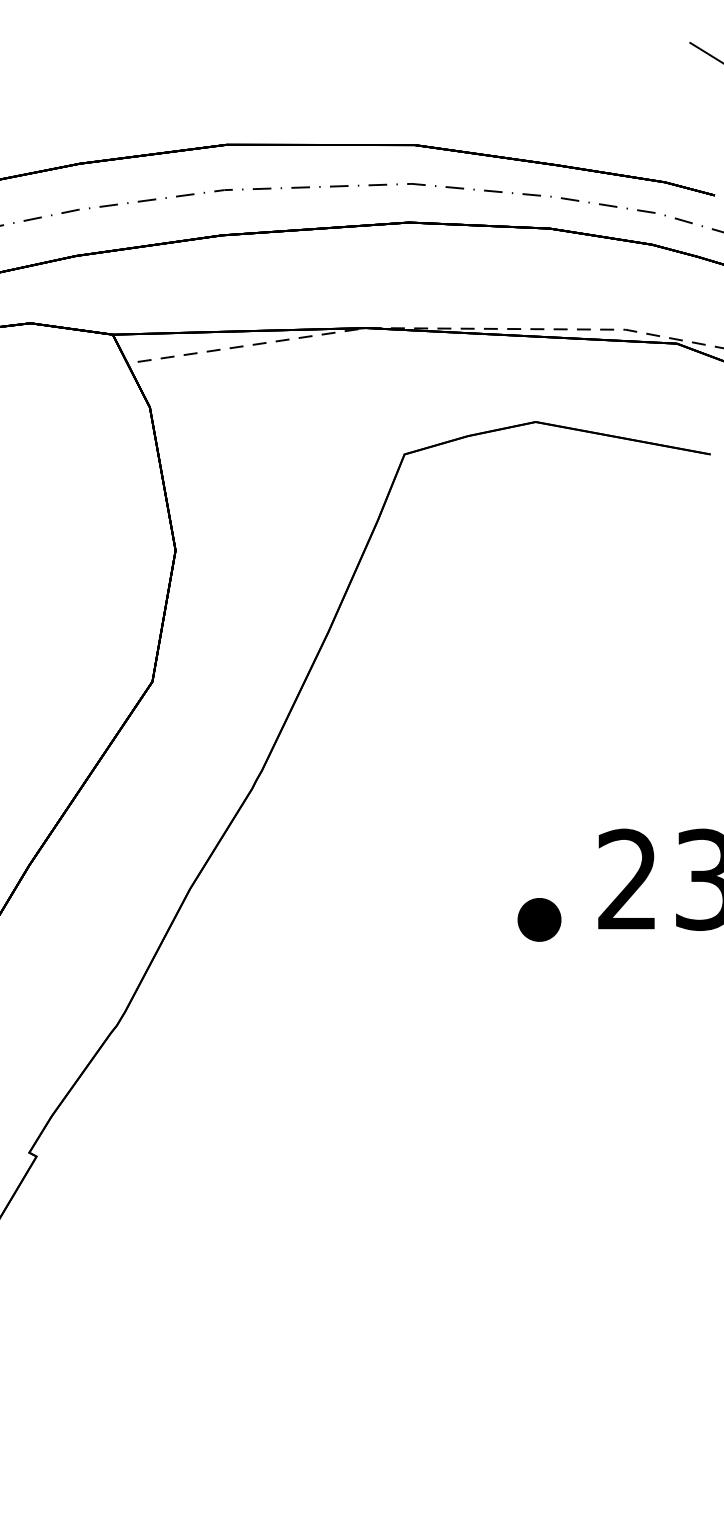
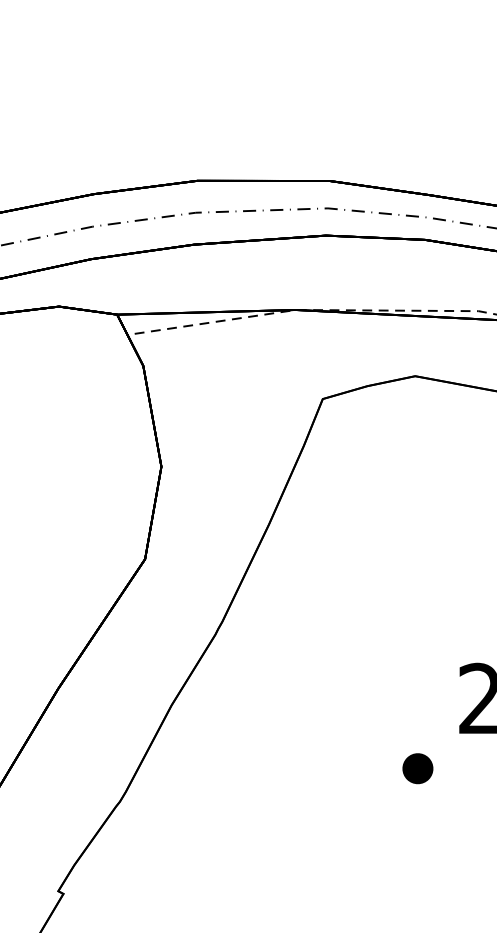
part: (539, 919) -> (417, 768), moved

